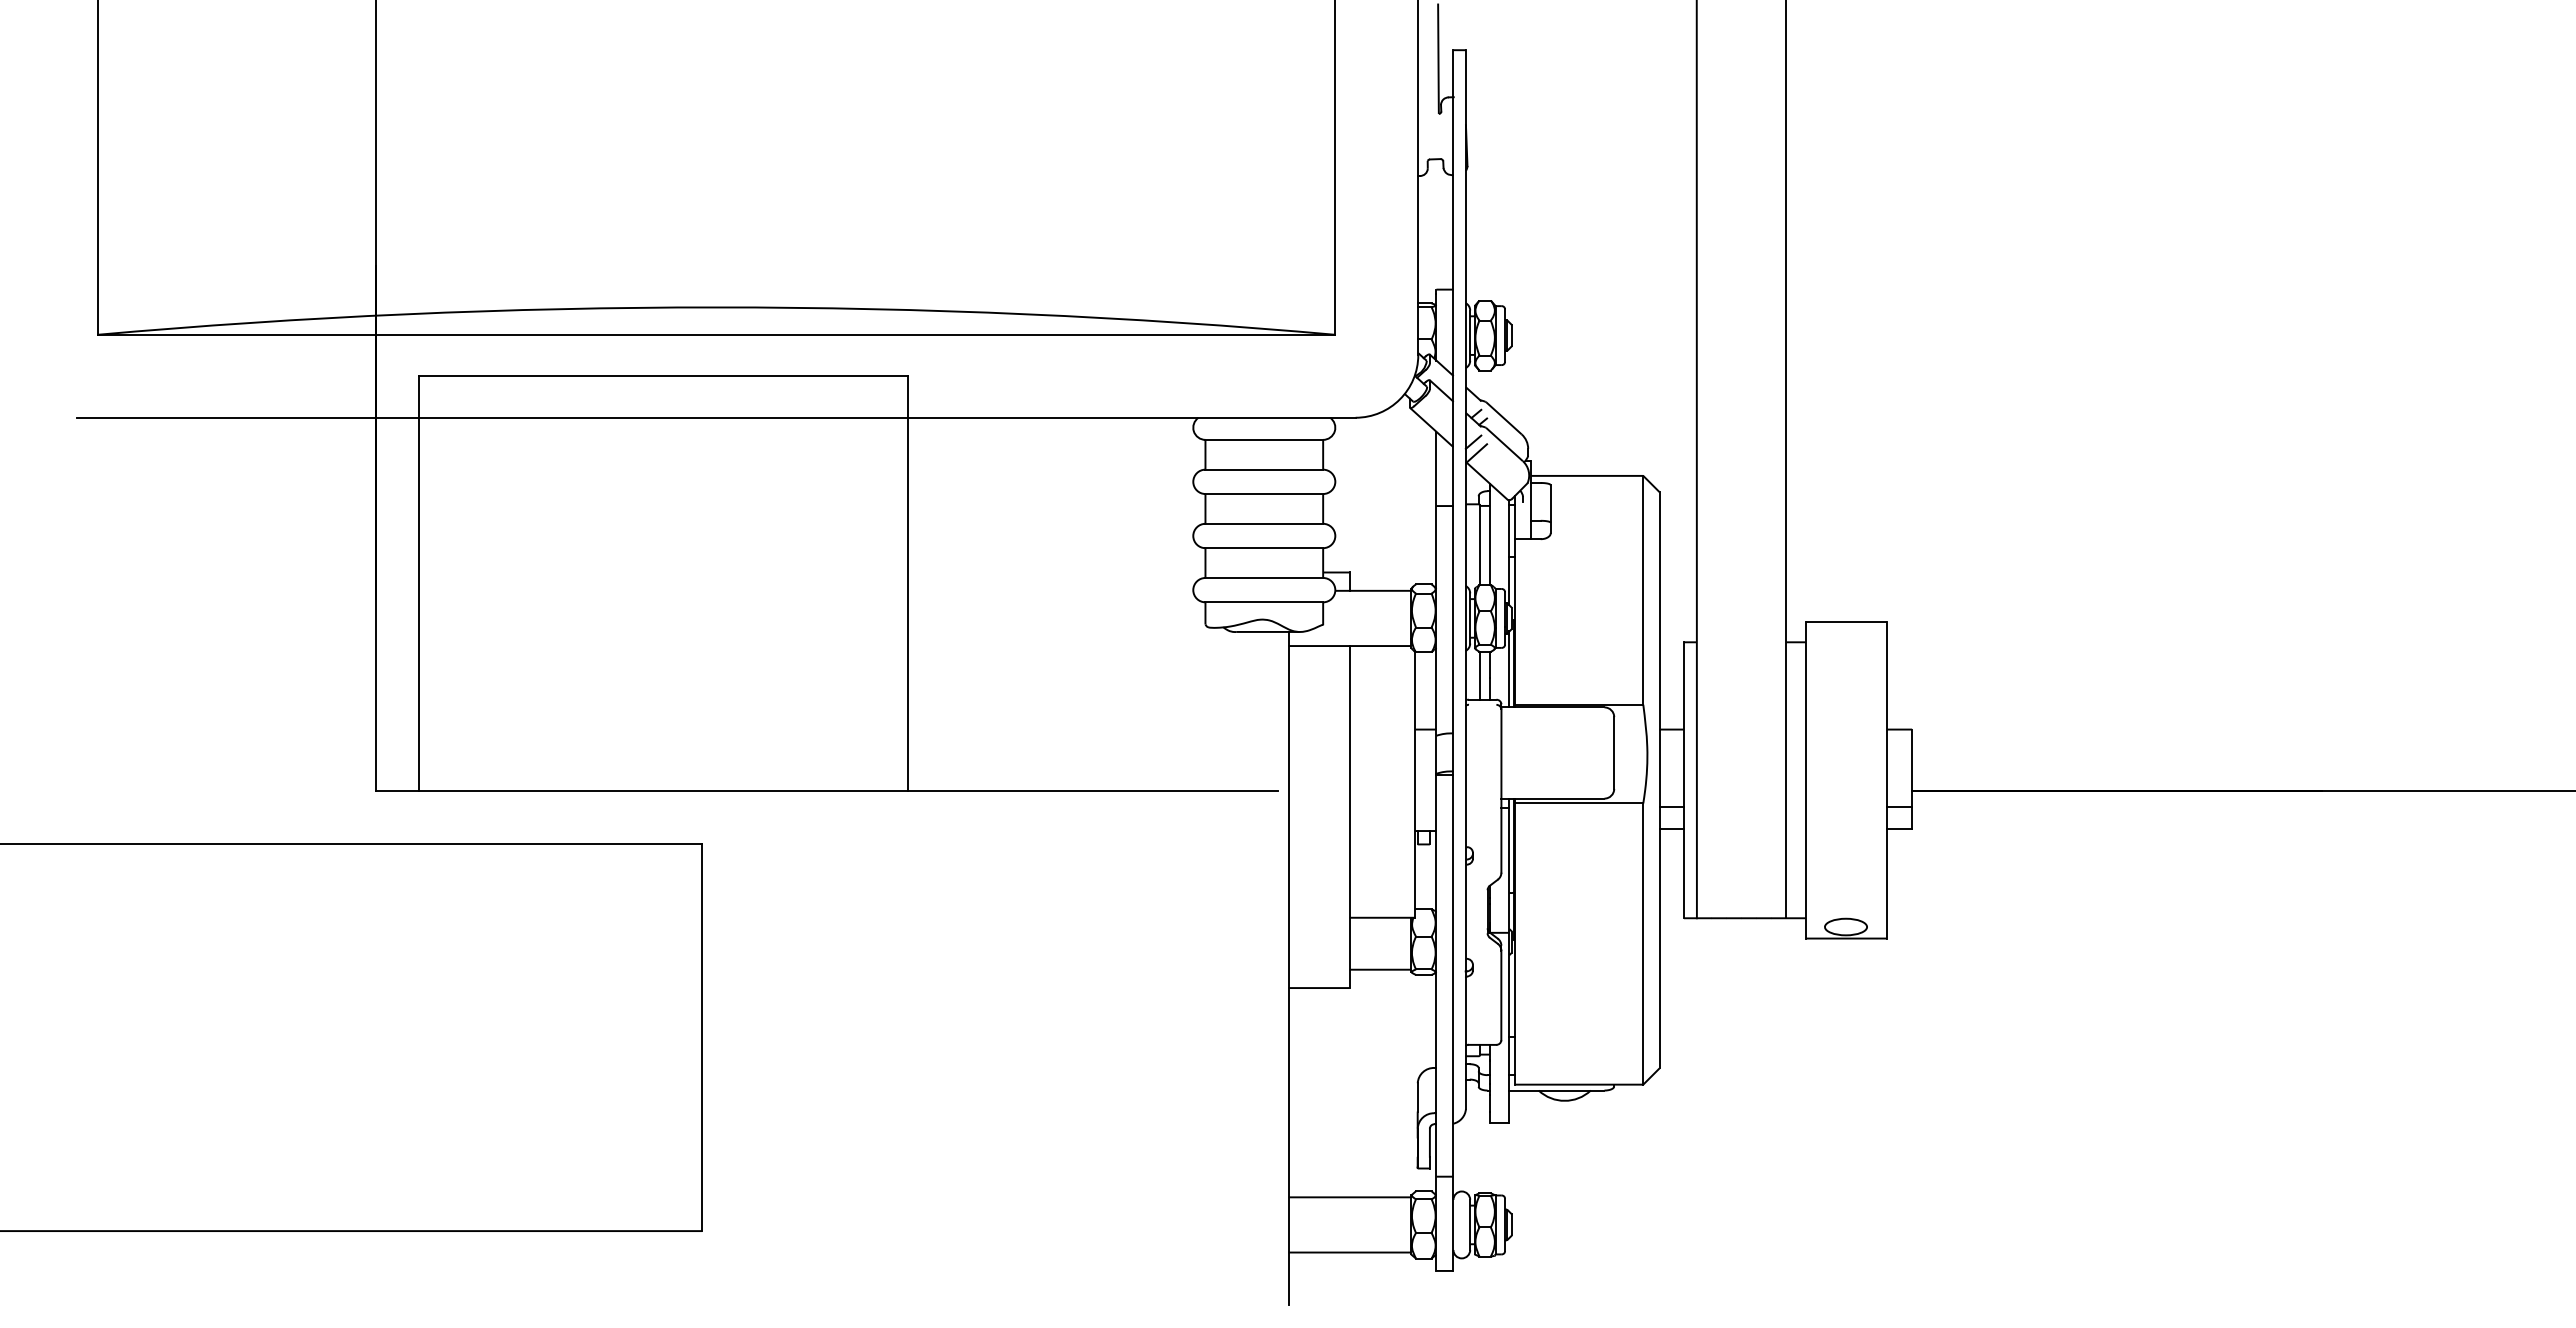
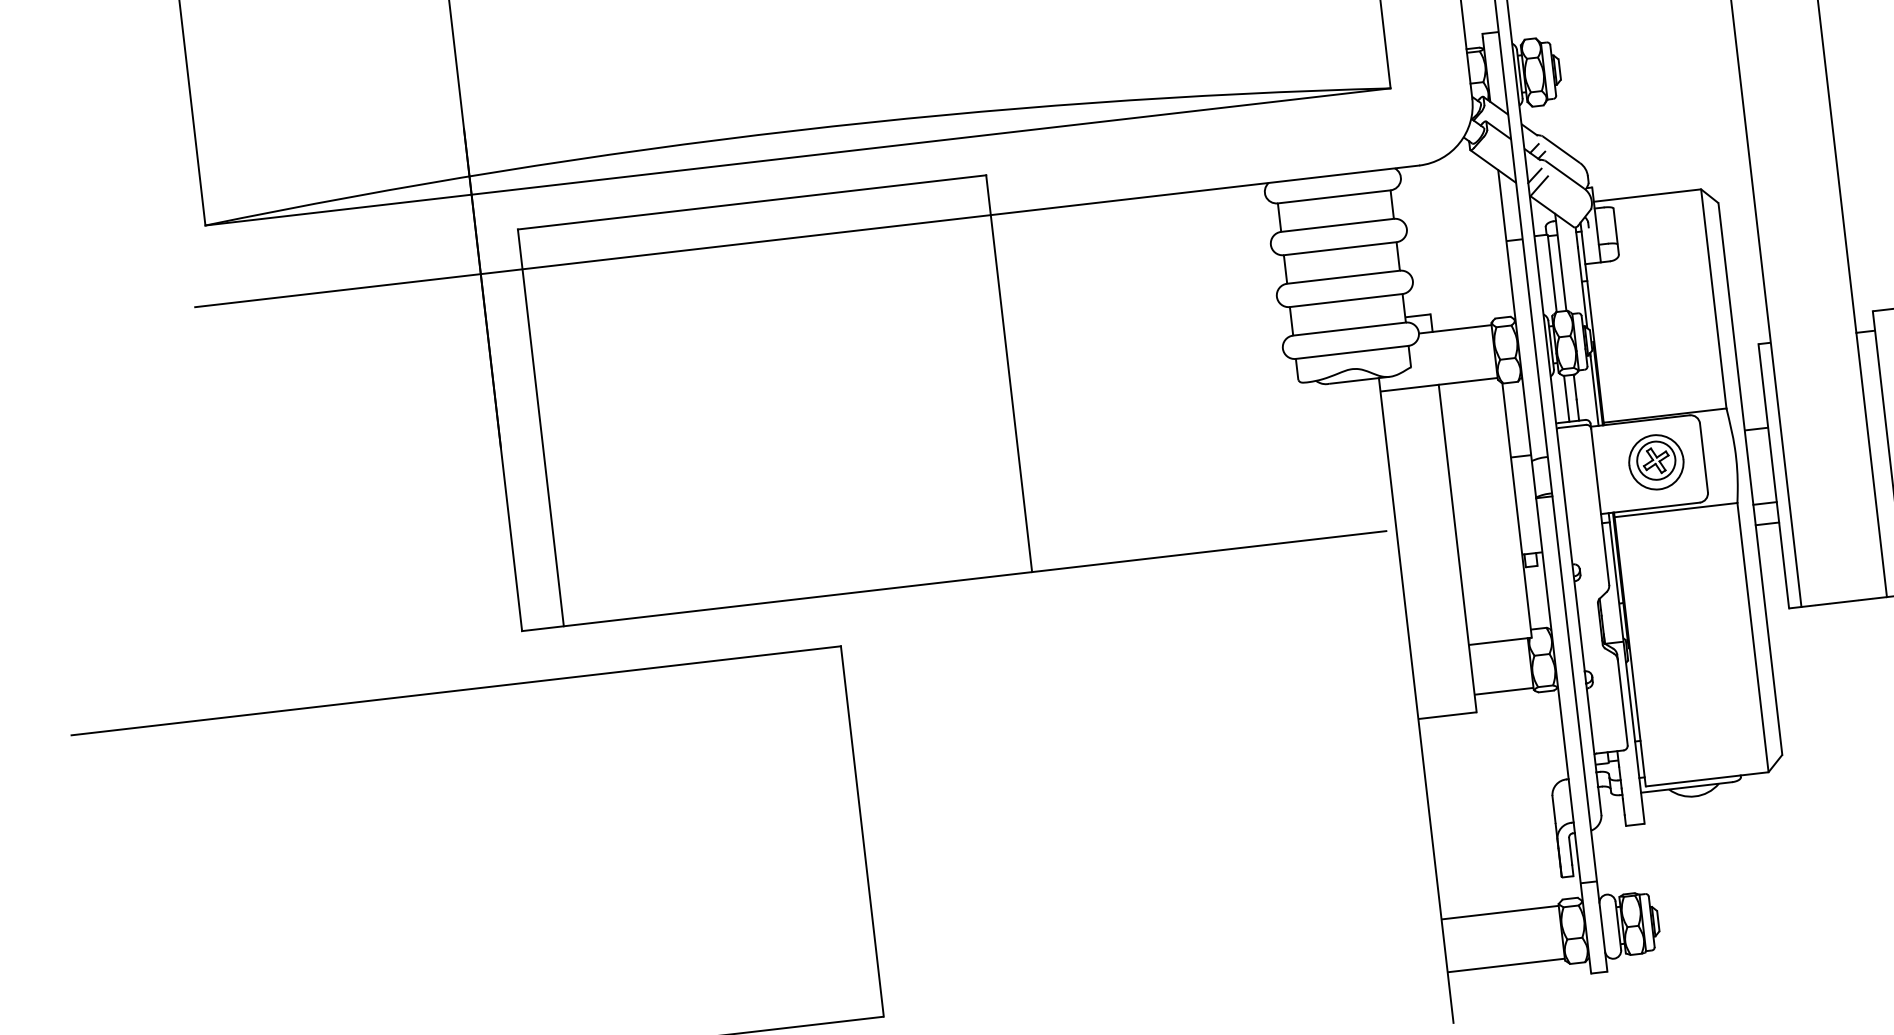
line: (1482, 704) -> (1572, 426), added
part: (1564, 751) -> (1656, 461), added

